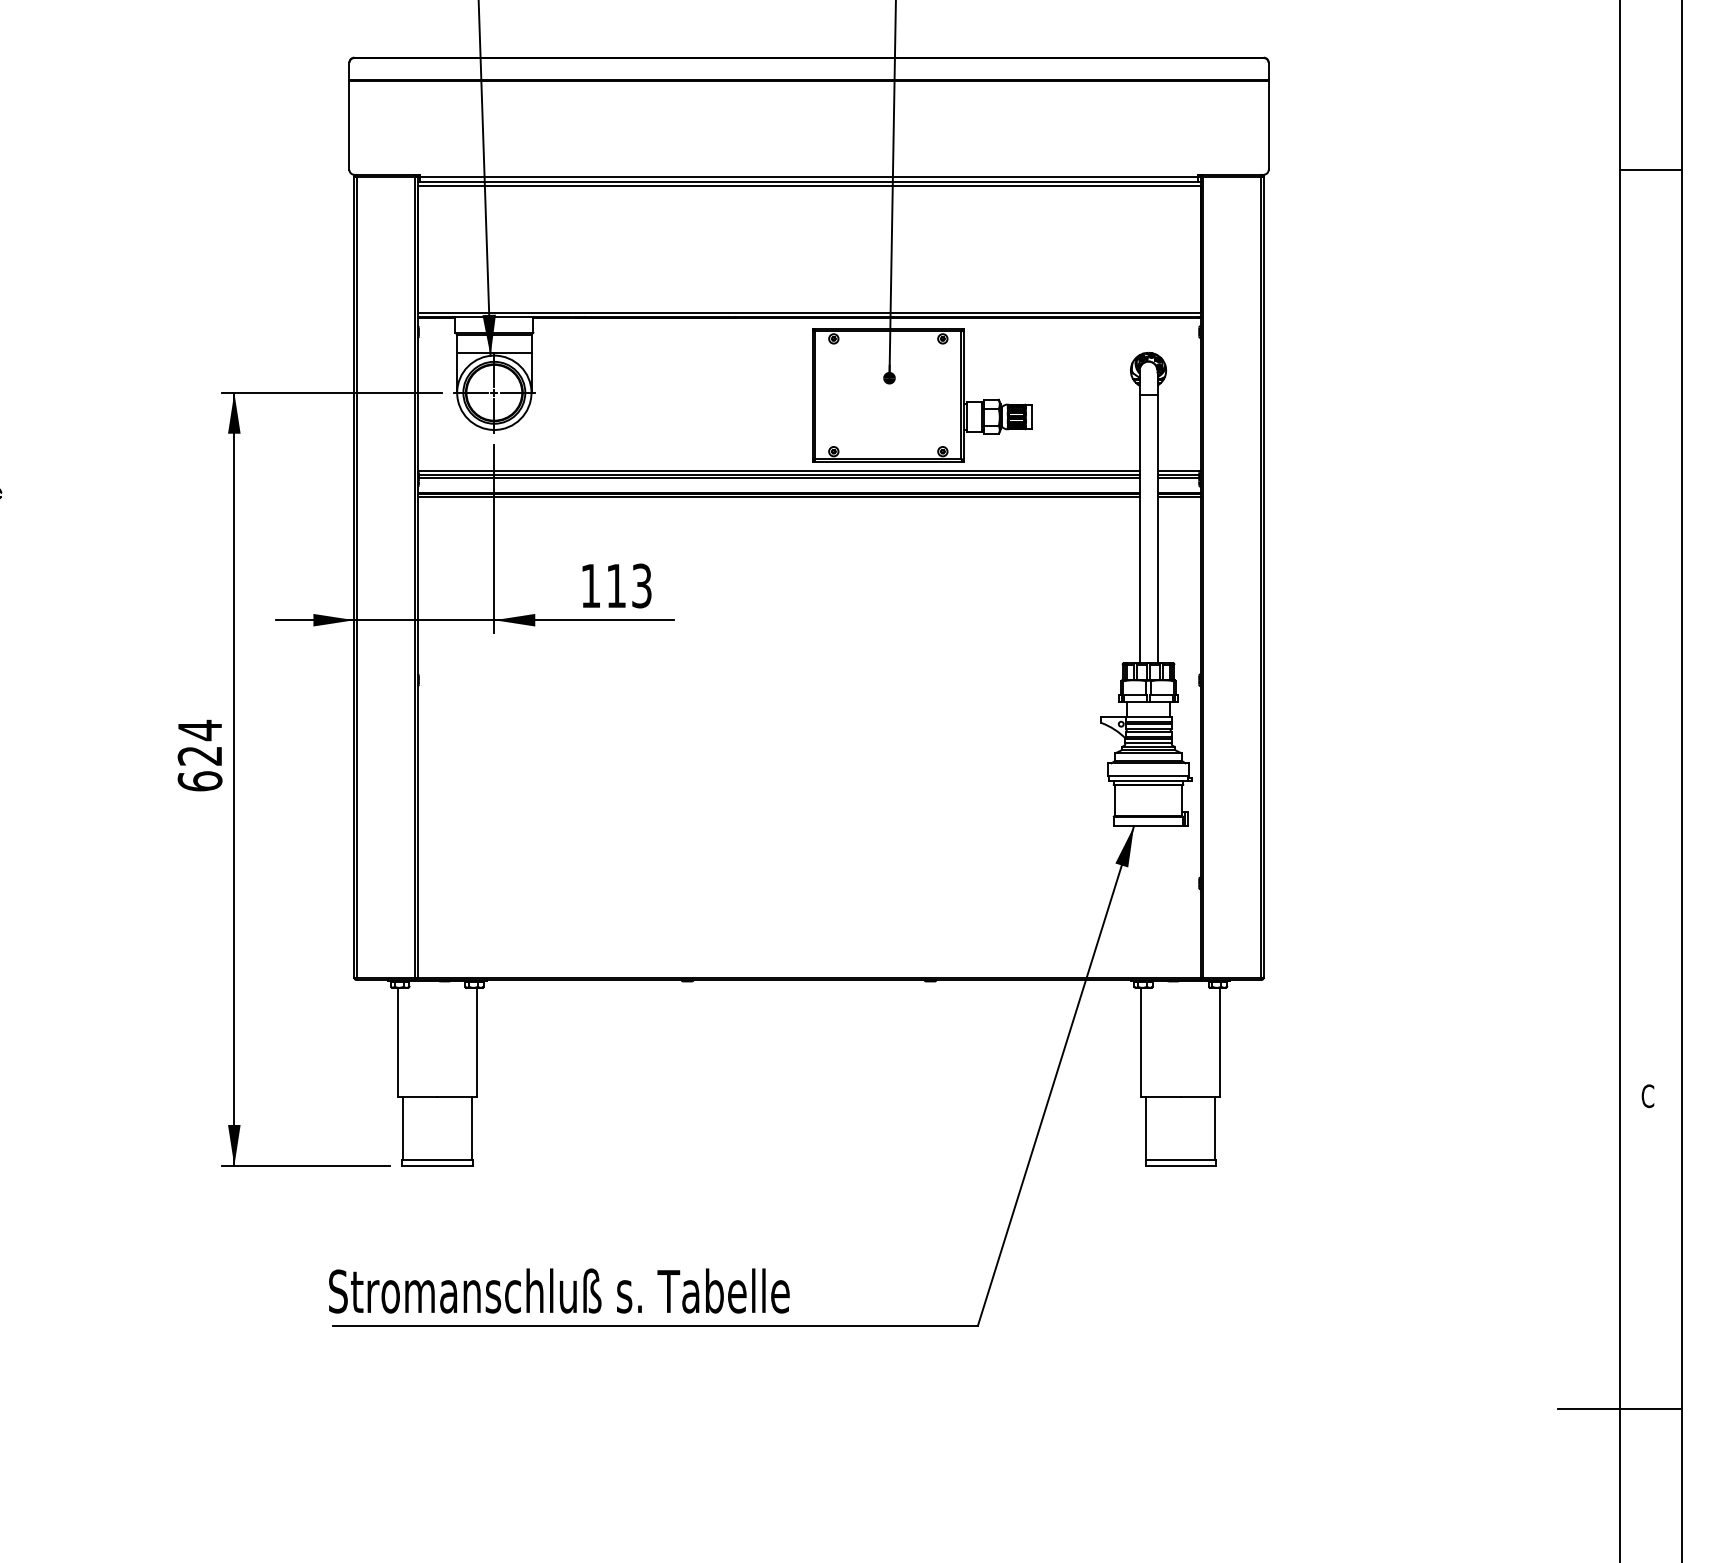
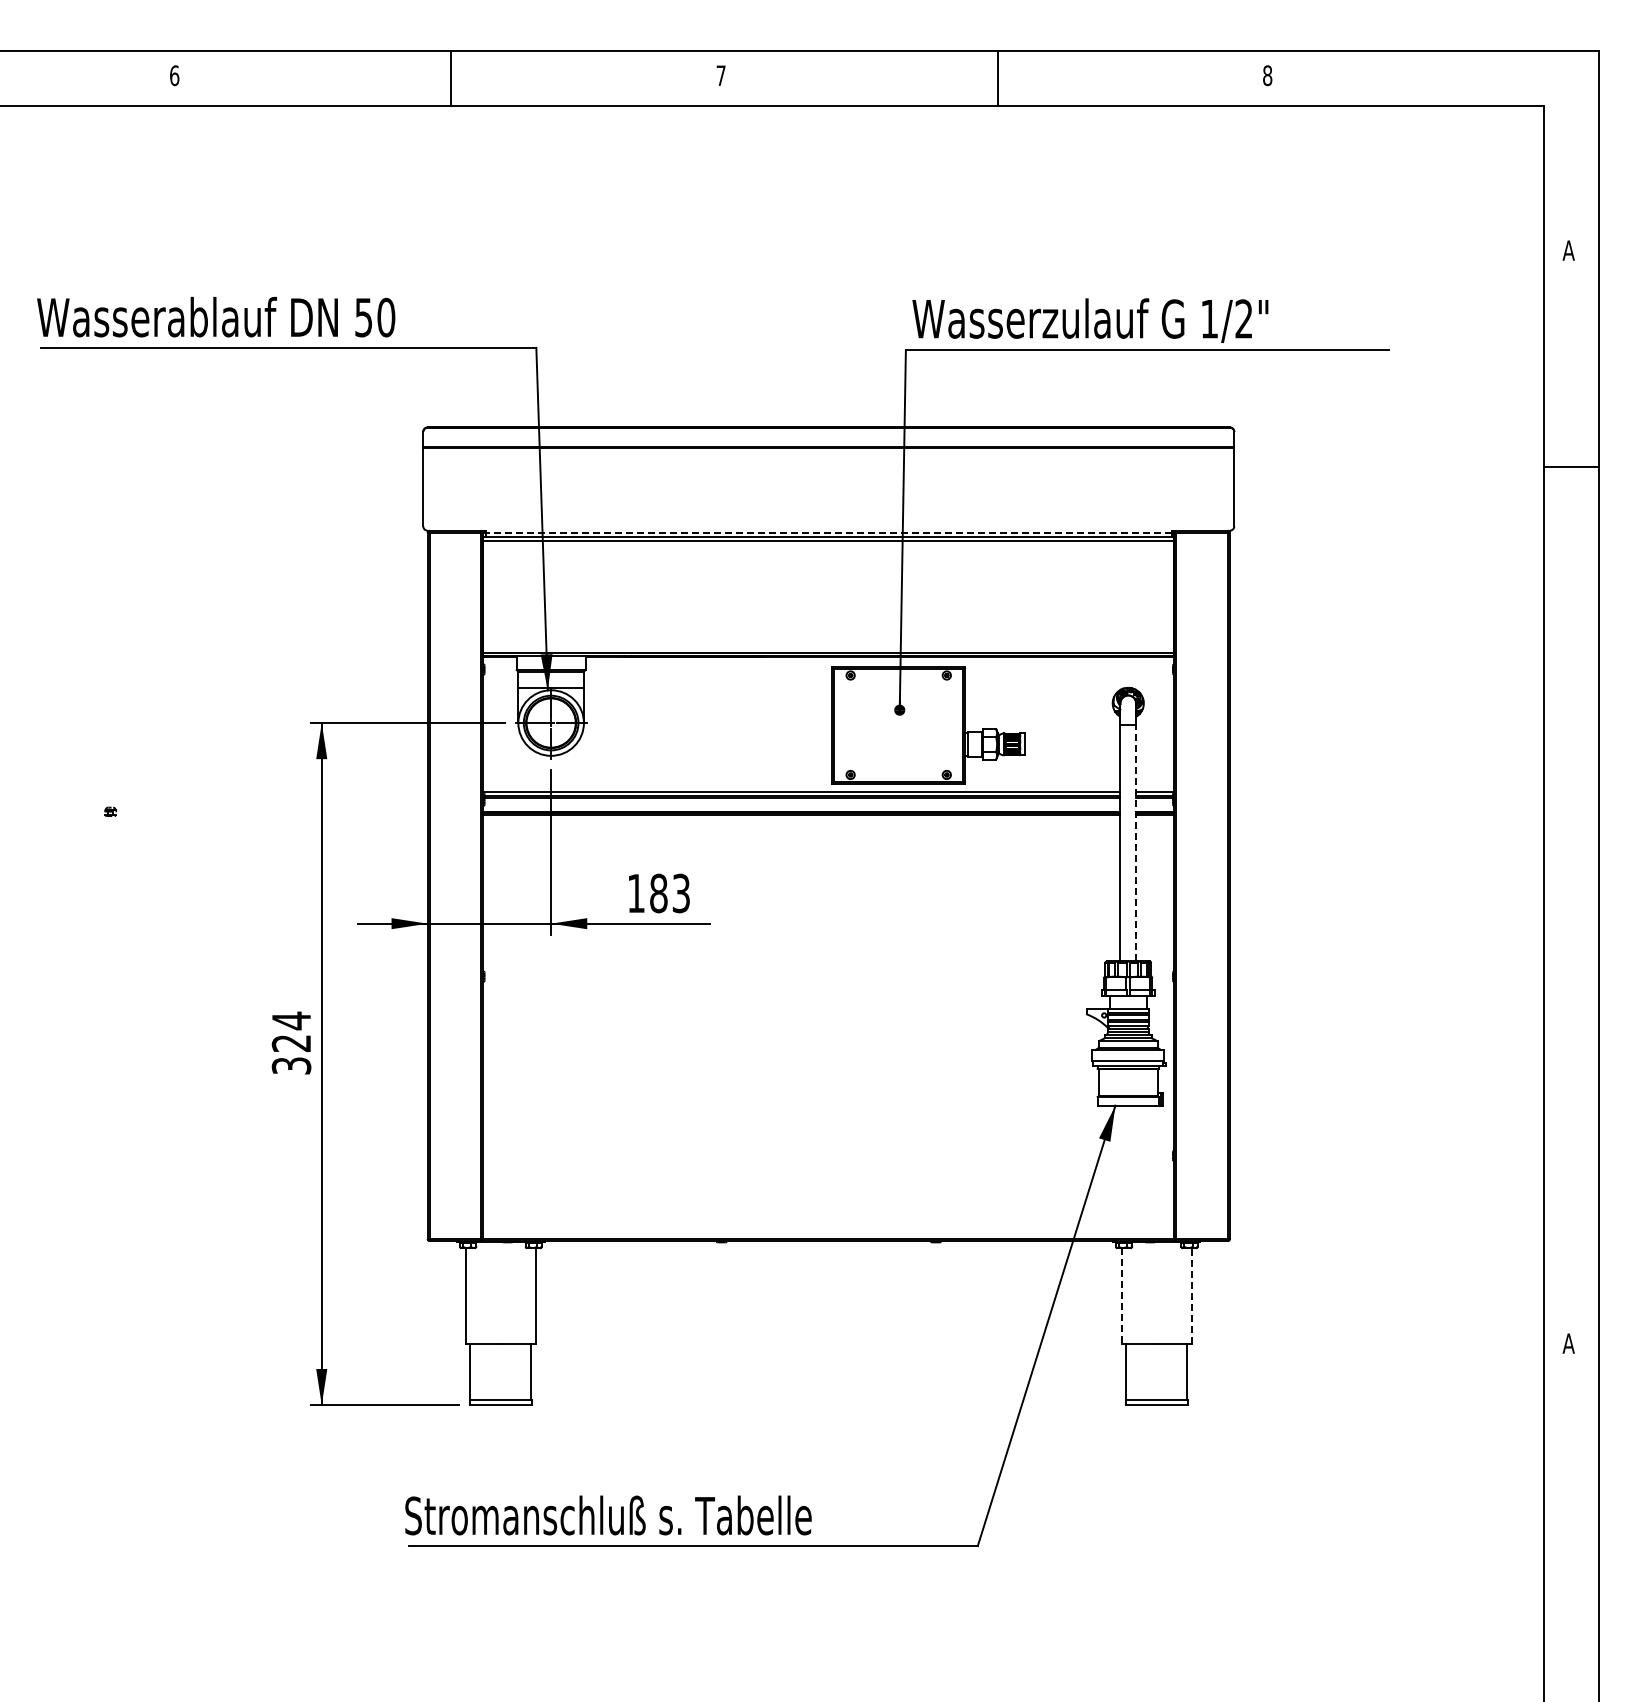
line: (1650, 169) -> (1571, 466), moved
line: (808, 176) -> (828, 532), solid -> dashed
line: (1157, 528) -> (1136, 842), solid -> dashed
text: (616, 585) -> (658, 893), 113 -> 183
text: (200, 780) -> (291, 1065), 624 -> 324
line: (1140, 1041) -> (1121, 1295), solid -> dashed
line: (1220, 1041) -> (1191, 1295), solid -> dashed
text: (1647, 1096) -> (1568, 1343), C -> A
line: (1619, 1408) -> (1543, 1619), removed

